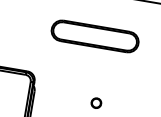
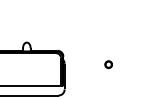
part: (94, 36) -> (99, 18), removed

